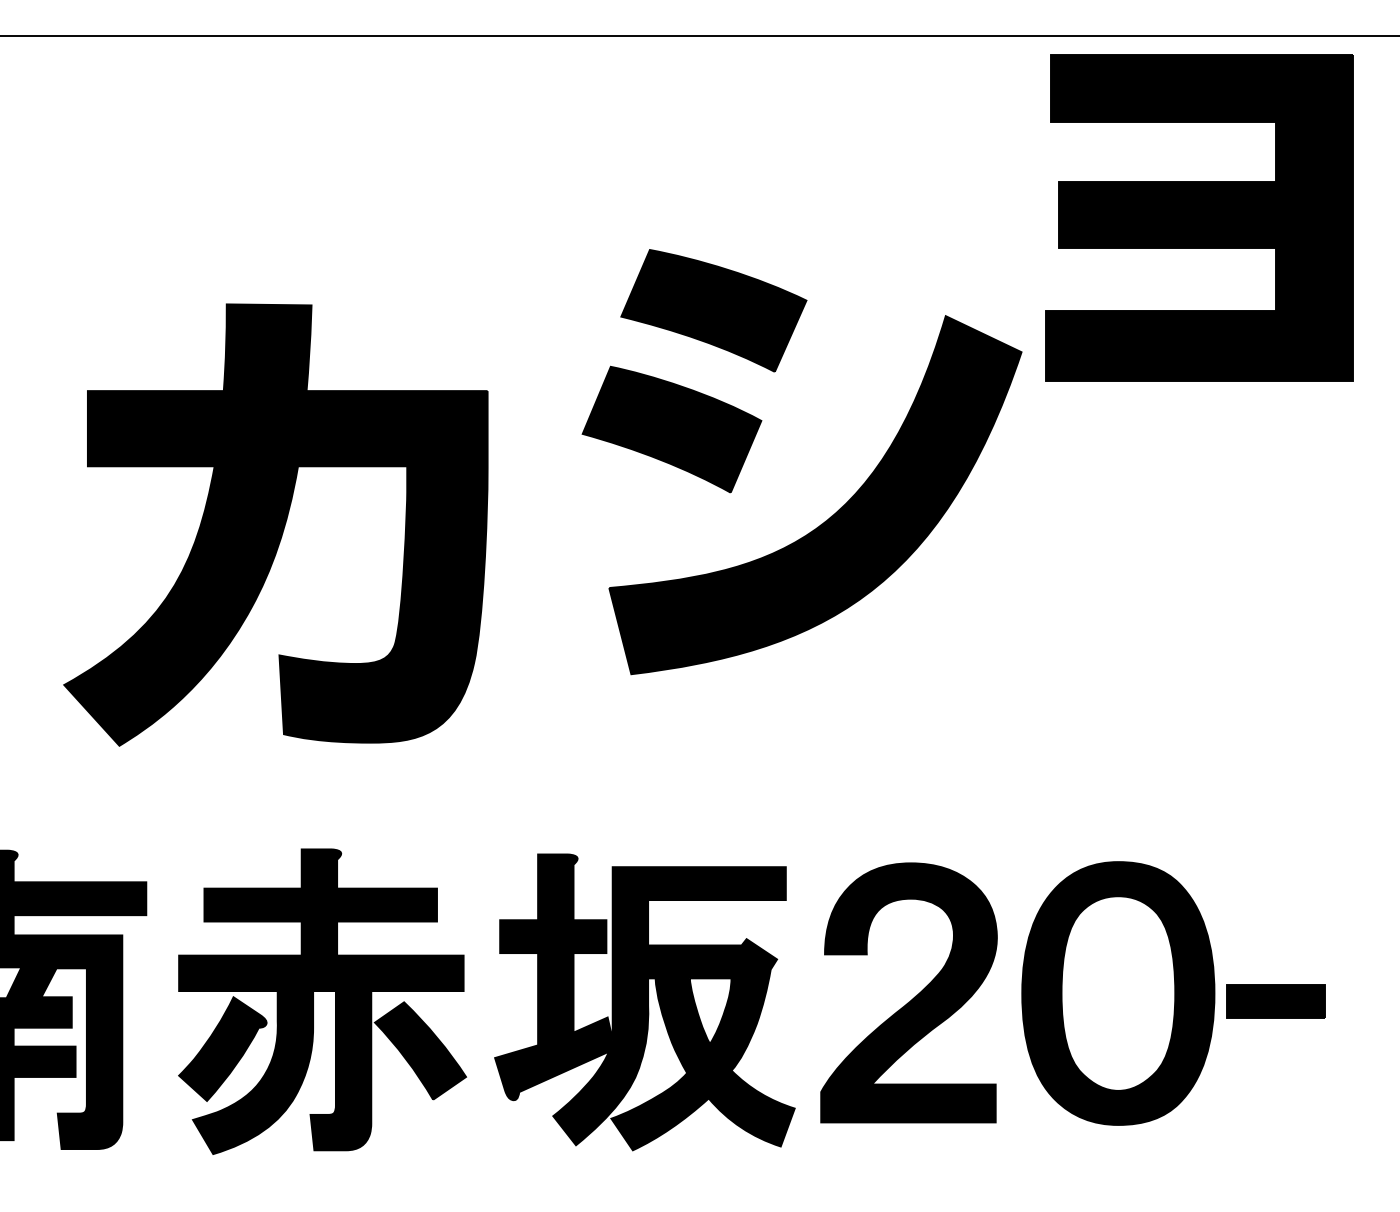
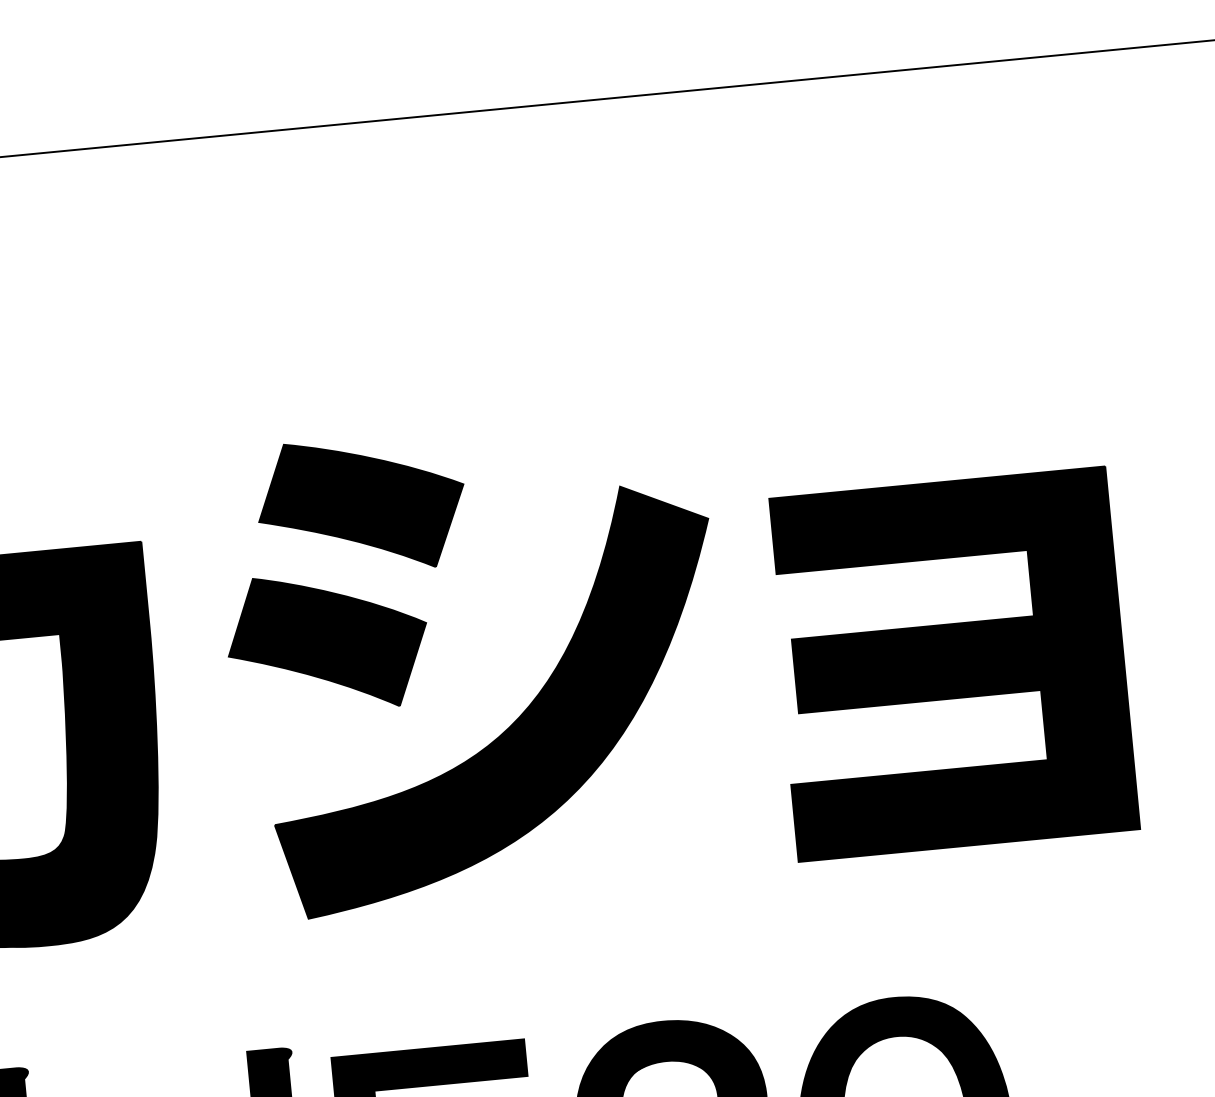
part: (1199, 217) -> (952, 663), moved
part: (753, 442) -> (419, 647), moved

